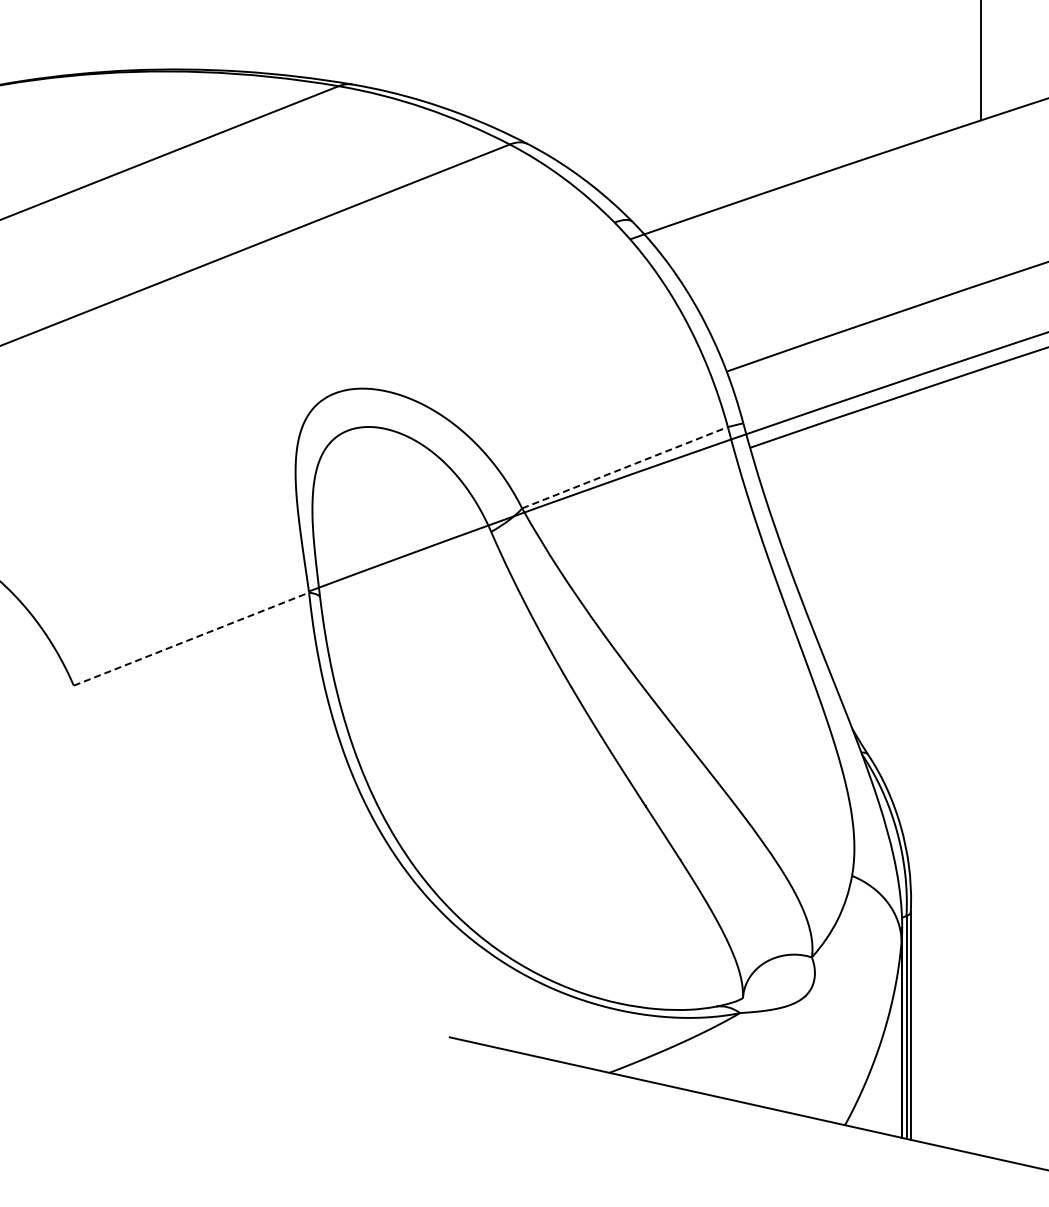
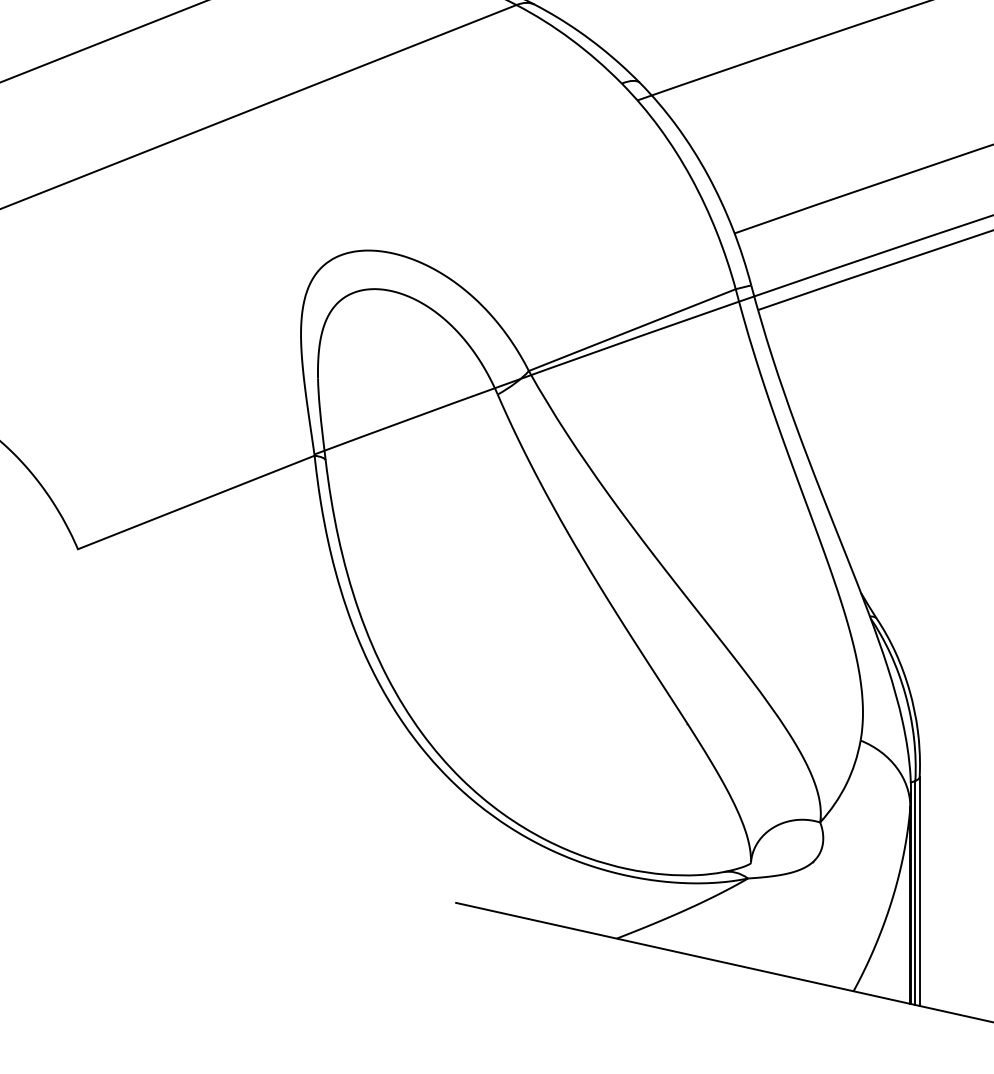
line: (625, 467) -> (632, 329), dashed -> solid
line: (191, 639) -> (196, 502), dashed -> solid

